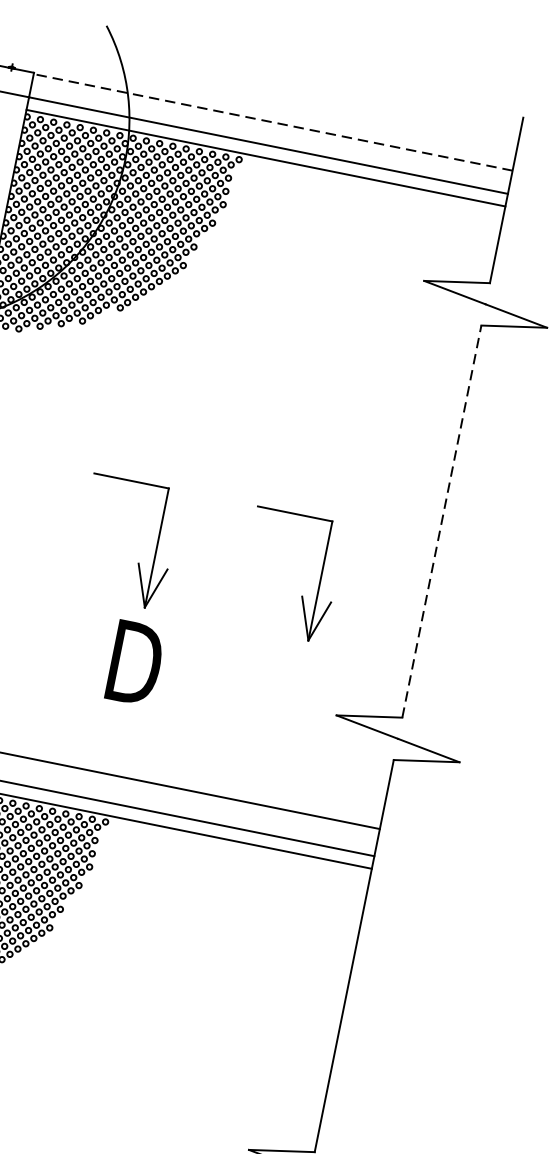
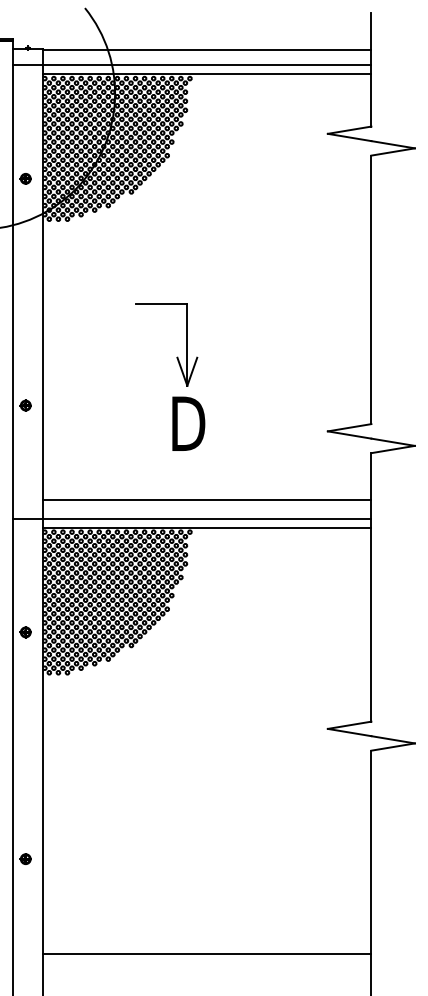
line: (273, 122) -> (207, 49), dashed -> solid
line: (442, 521) -> (371, 289), dashed -> solid
part: (302, 594) -> (289, 356), removed

